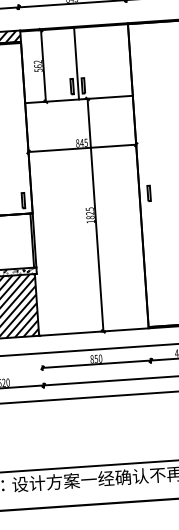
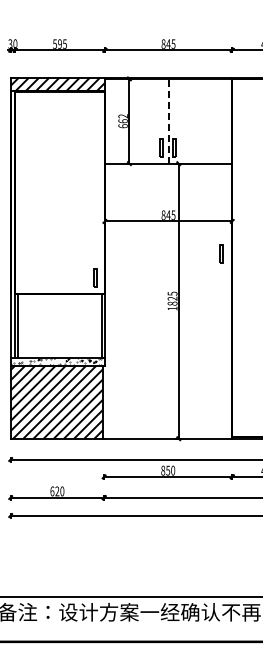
line: (76, 63) -> (168, 120), solid -> dashed
text: (37, 70) -> (122, 126), 562 -> 662
part: (149, 193) -> (221, 253), moved

